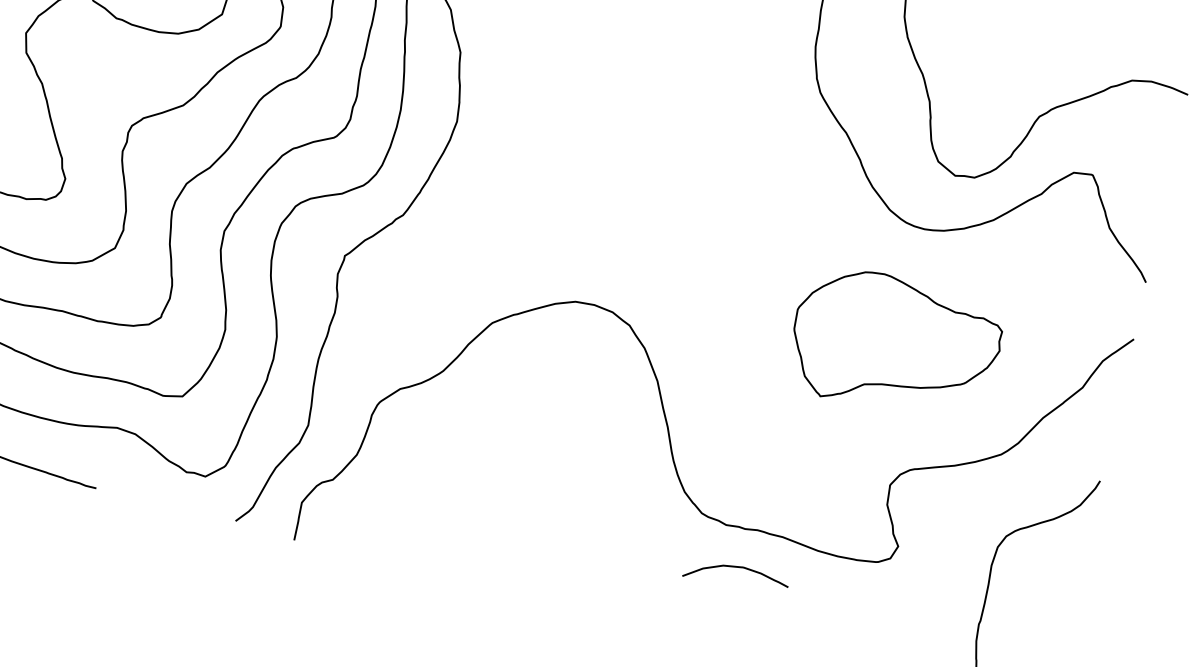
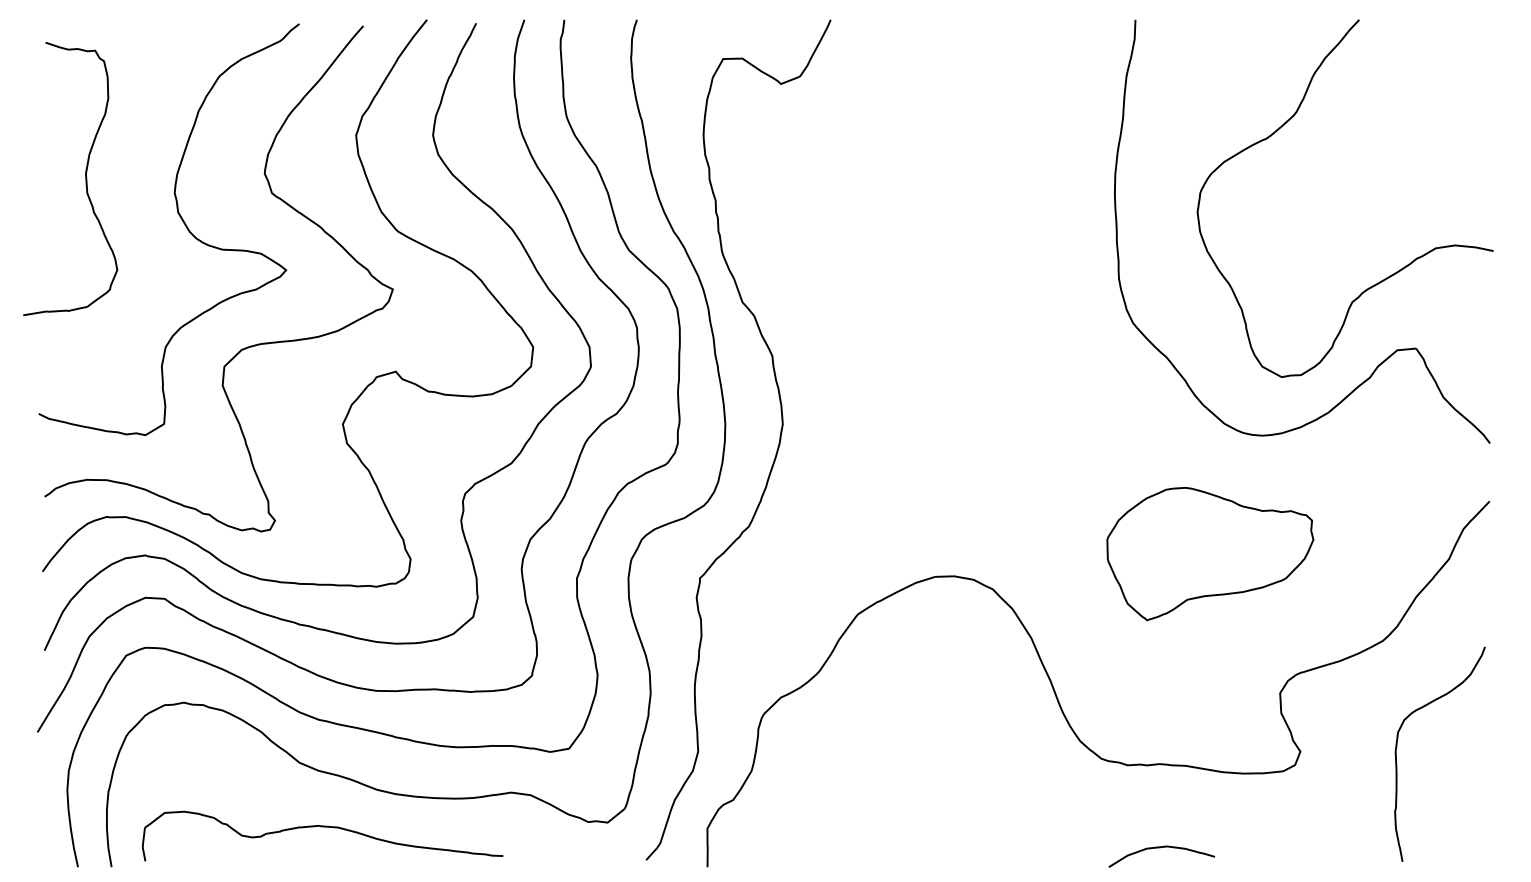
part: (896, 343) -> (1210, 553), moved
curve: (736, 568) -> (1160, 848), moved

